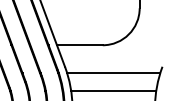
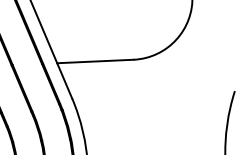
line: (113, 73) -> (153, 106), removed
line: (113, 91) -> (155, 136), removed

